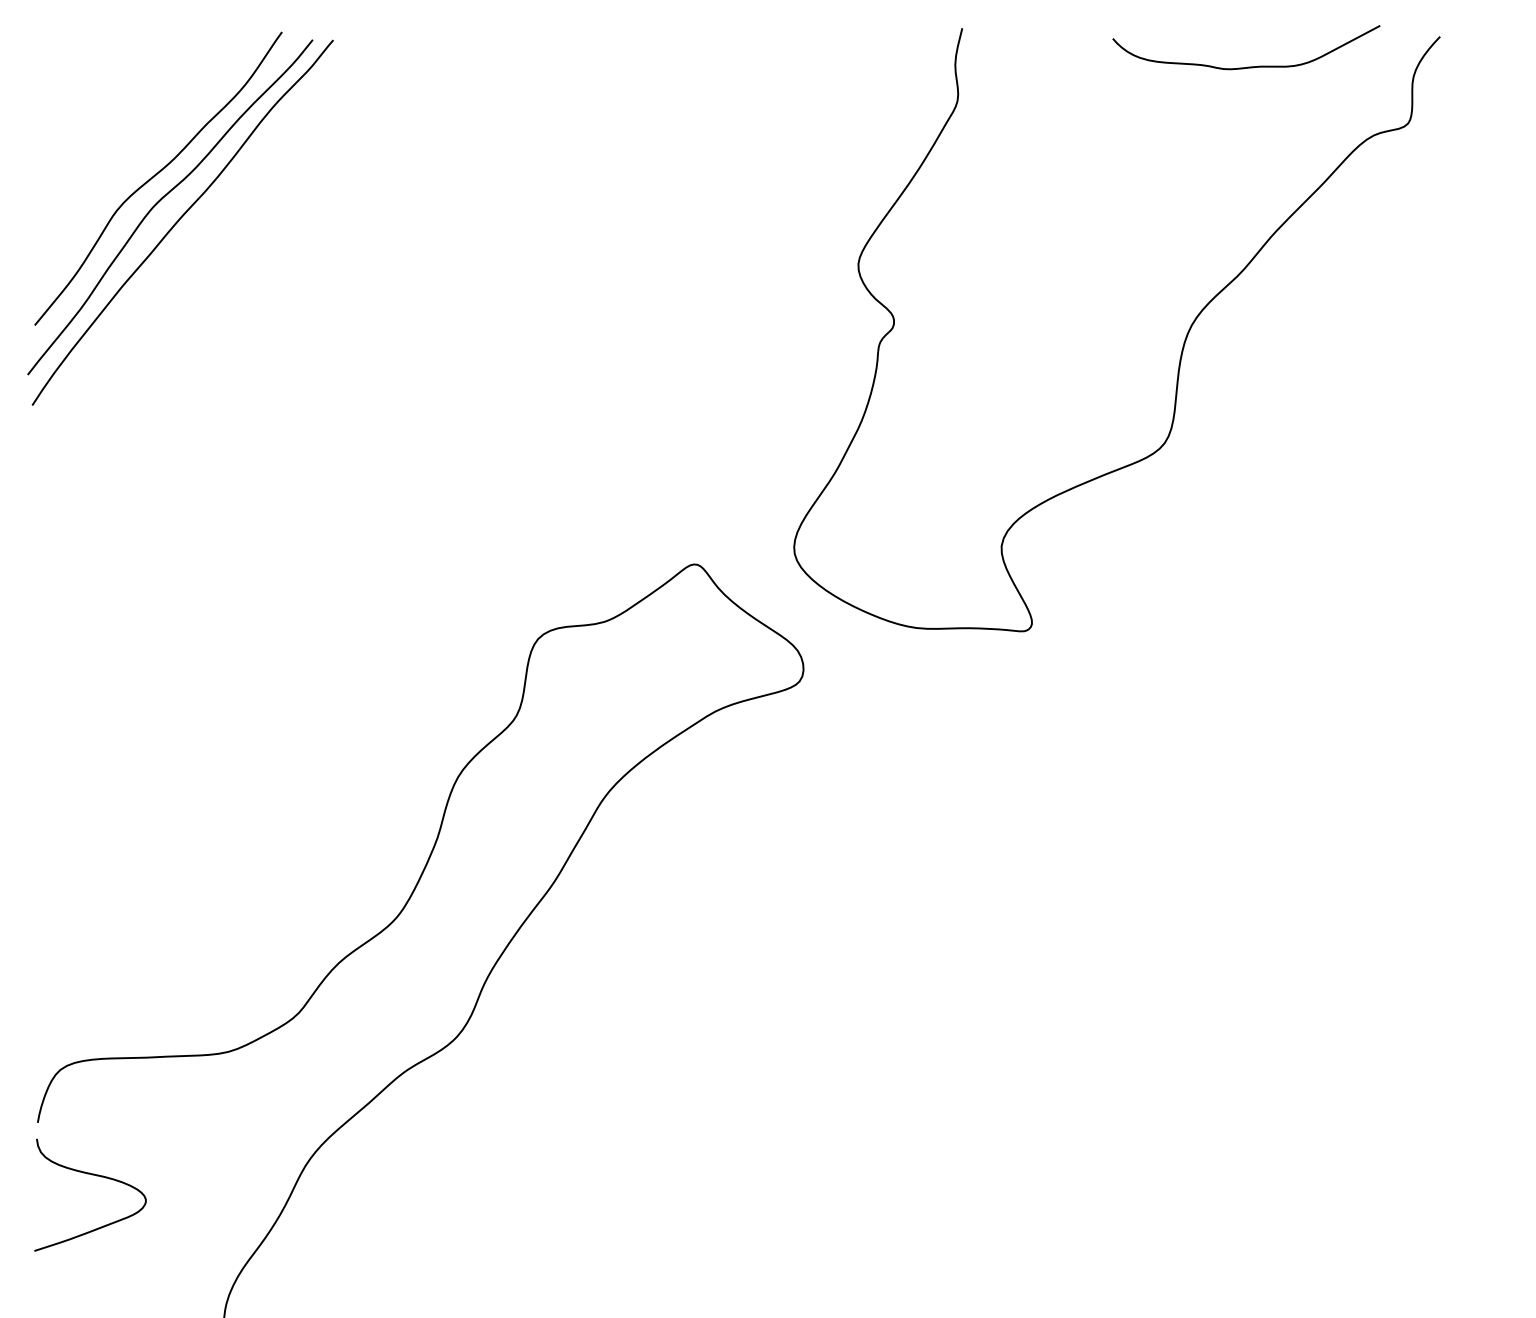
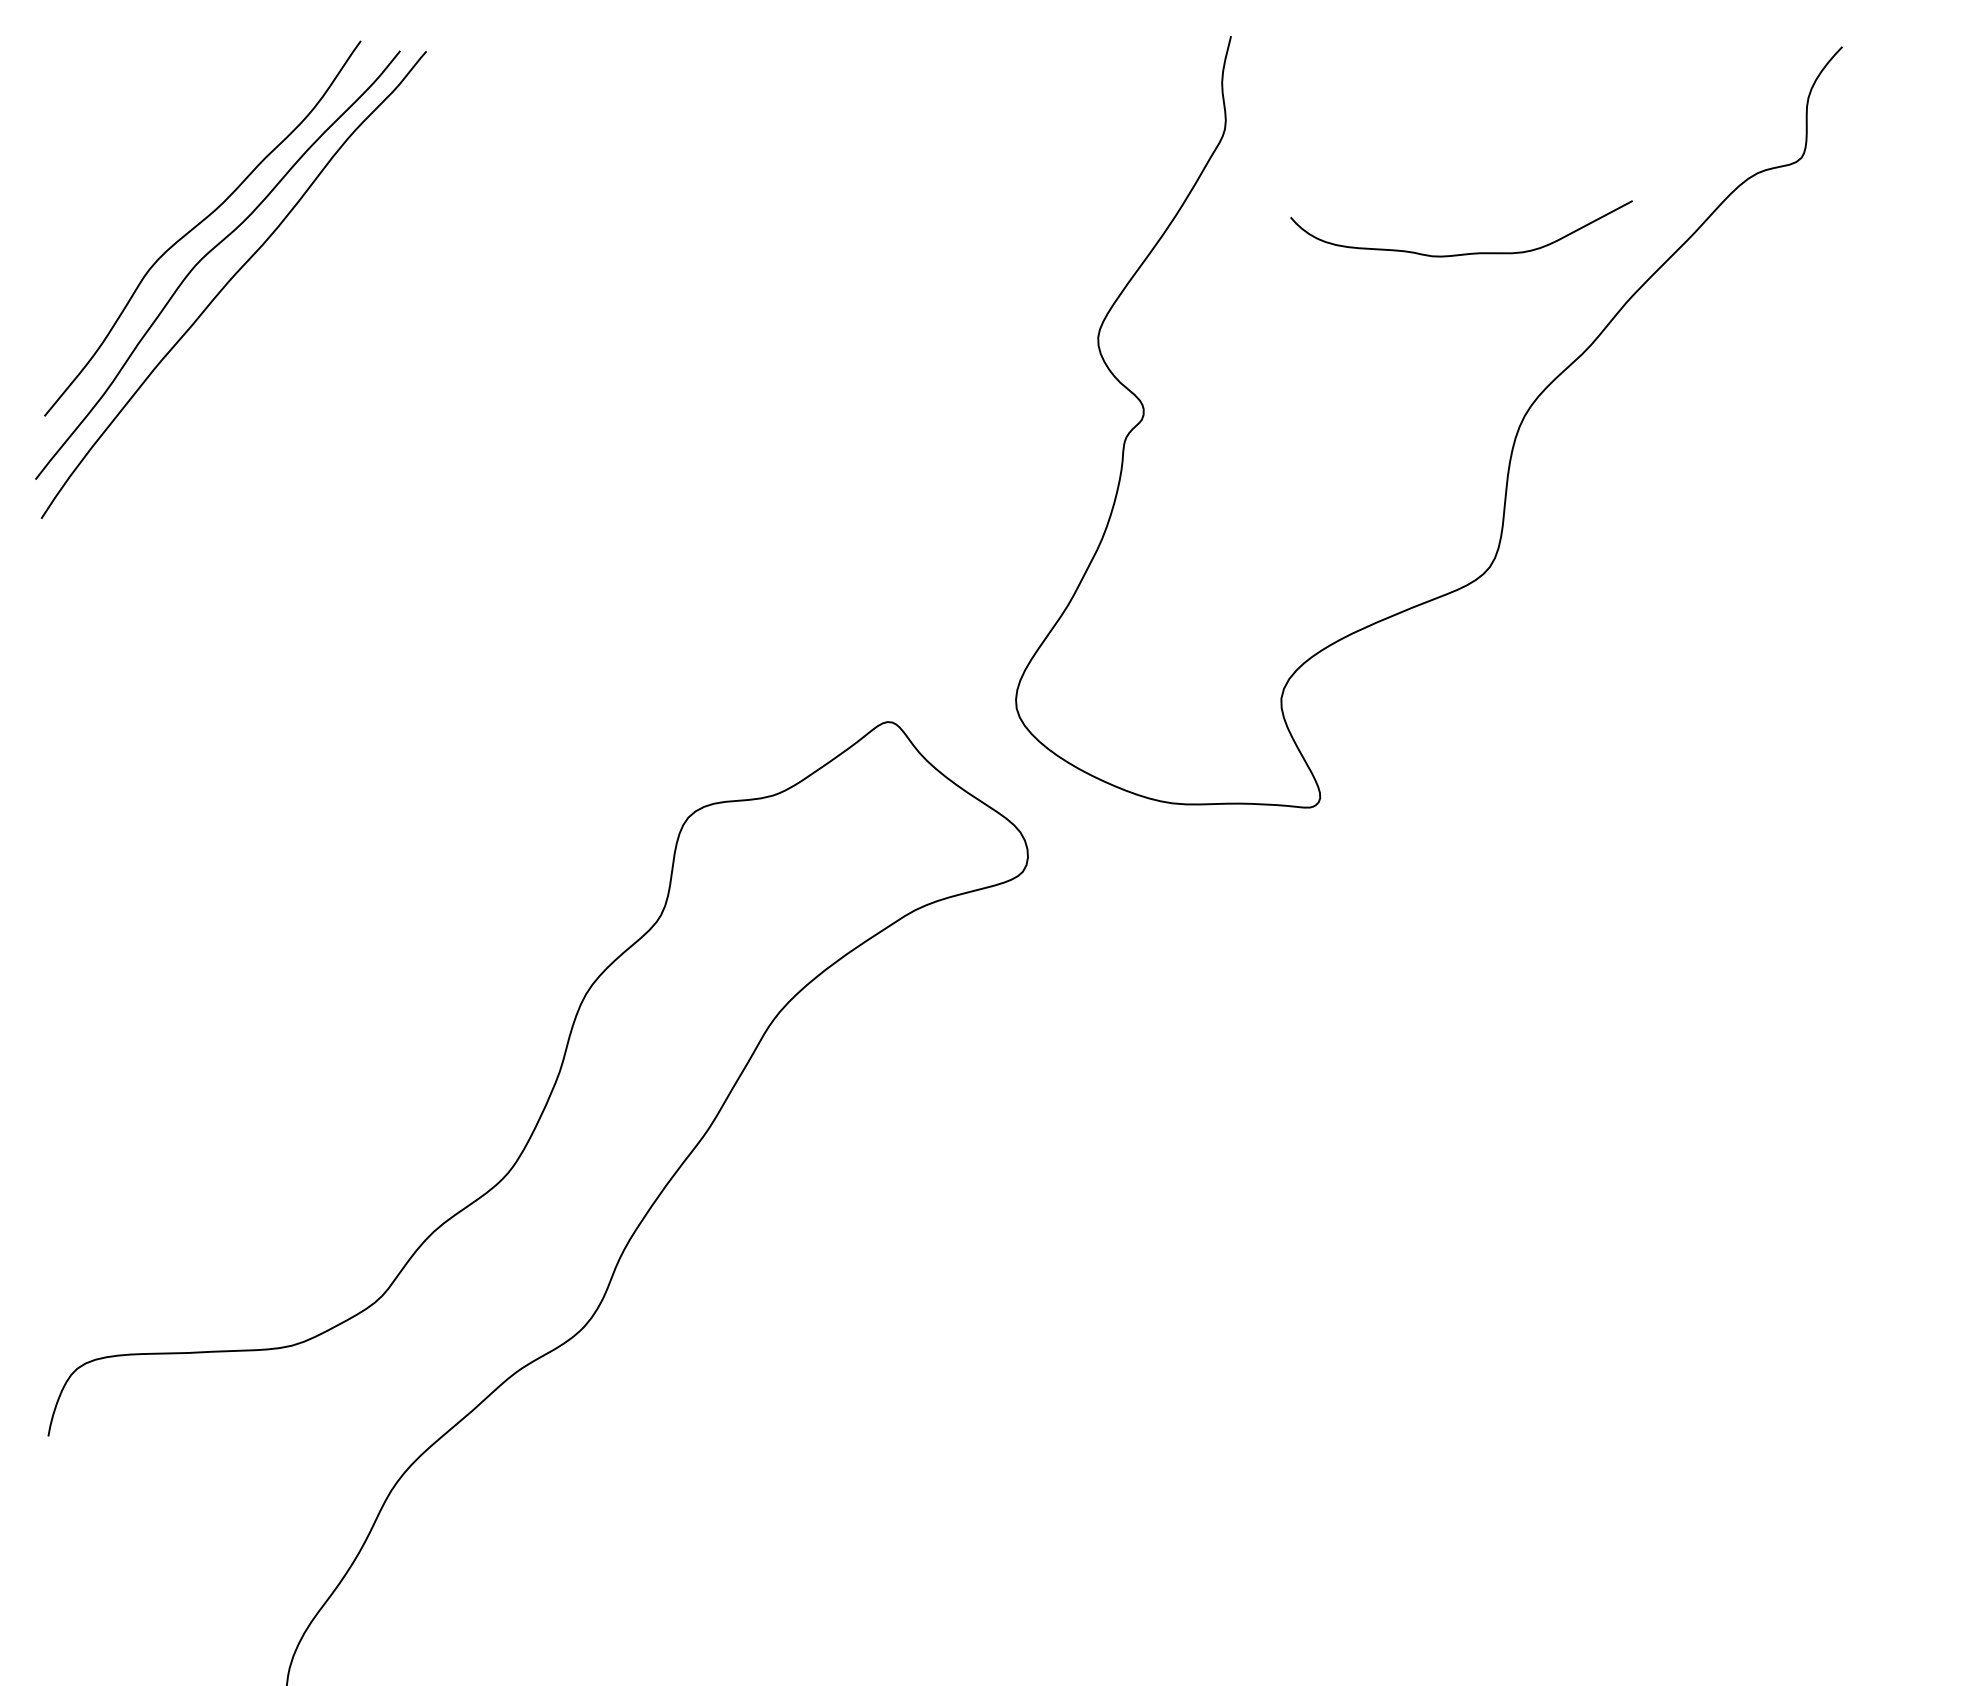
curve: (1247, 66) -> (1462, 253), moved
curve: (95, 1176) -> (122, 1504), removed

